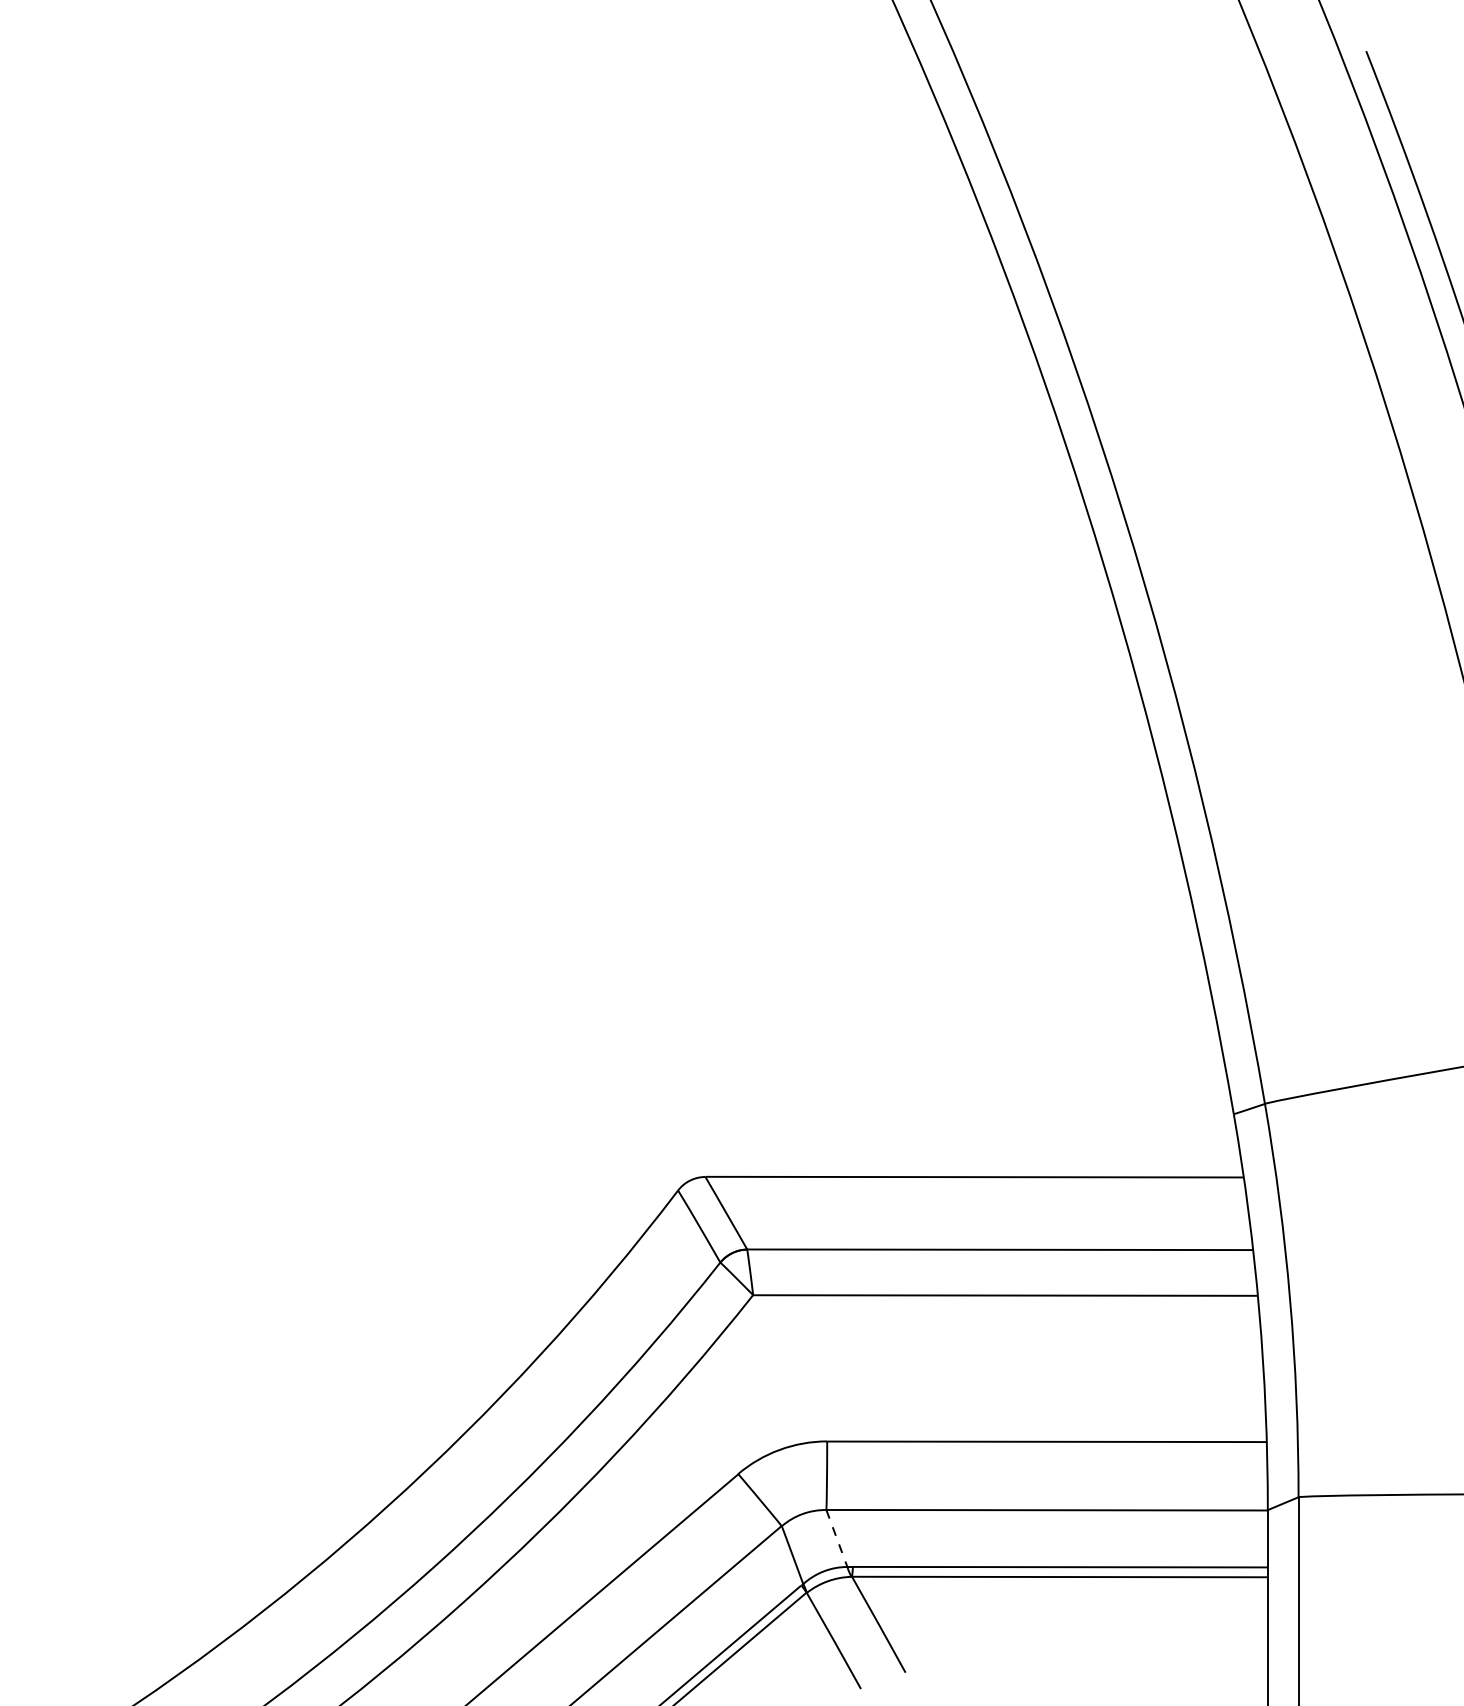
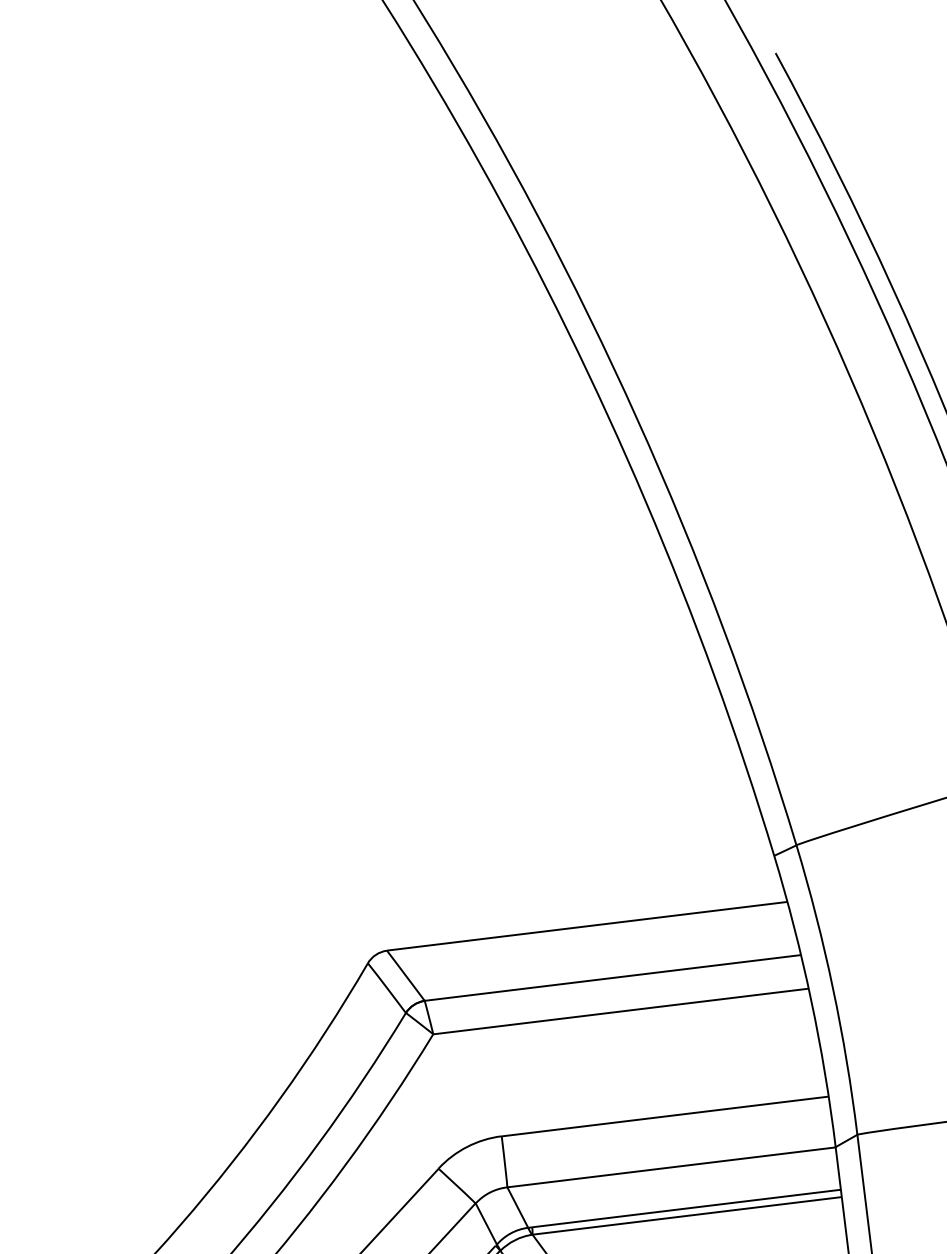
line: (837, 1538) -> (518, 1207), dashed -> solid

